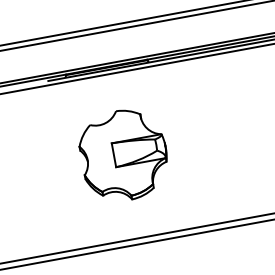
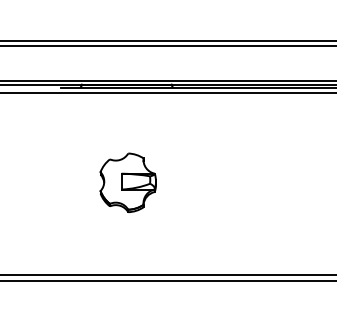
part: (124, 155) -> (128, 182), size x0.6

